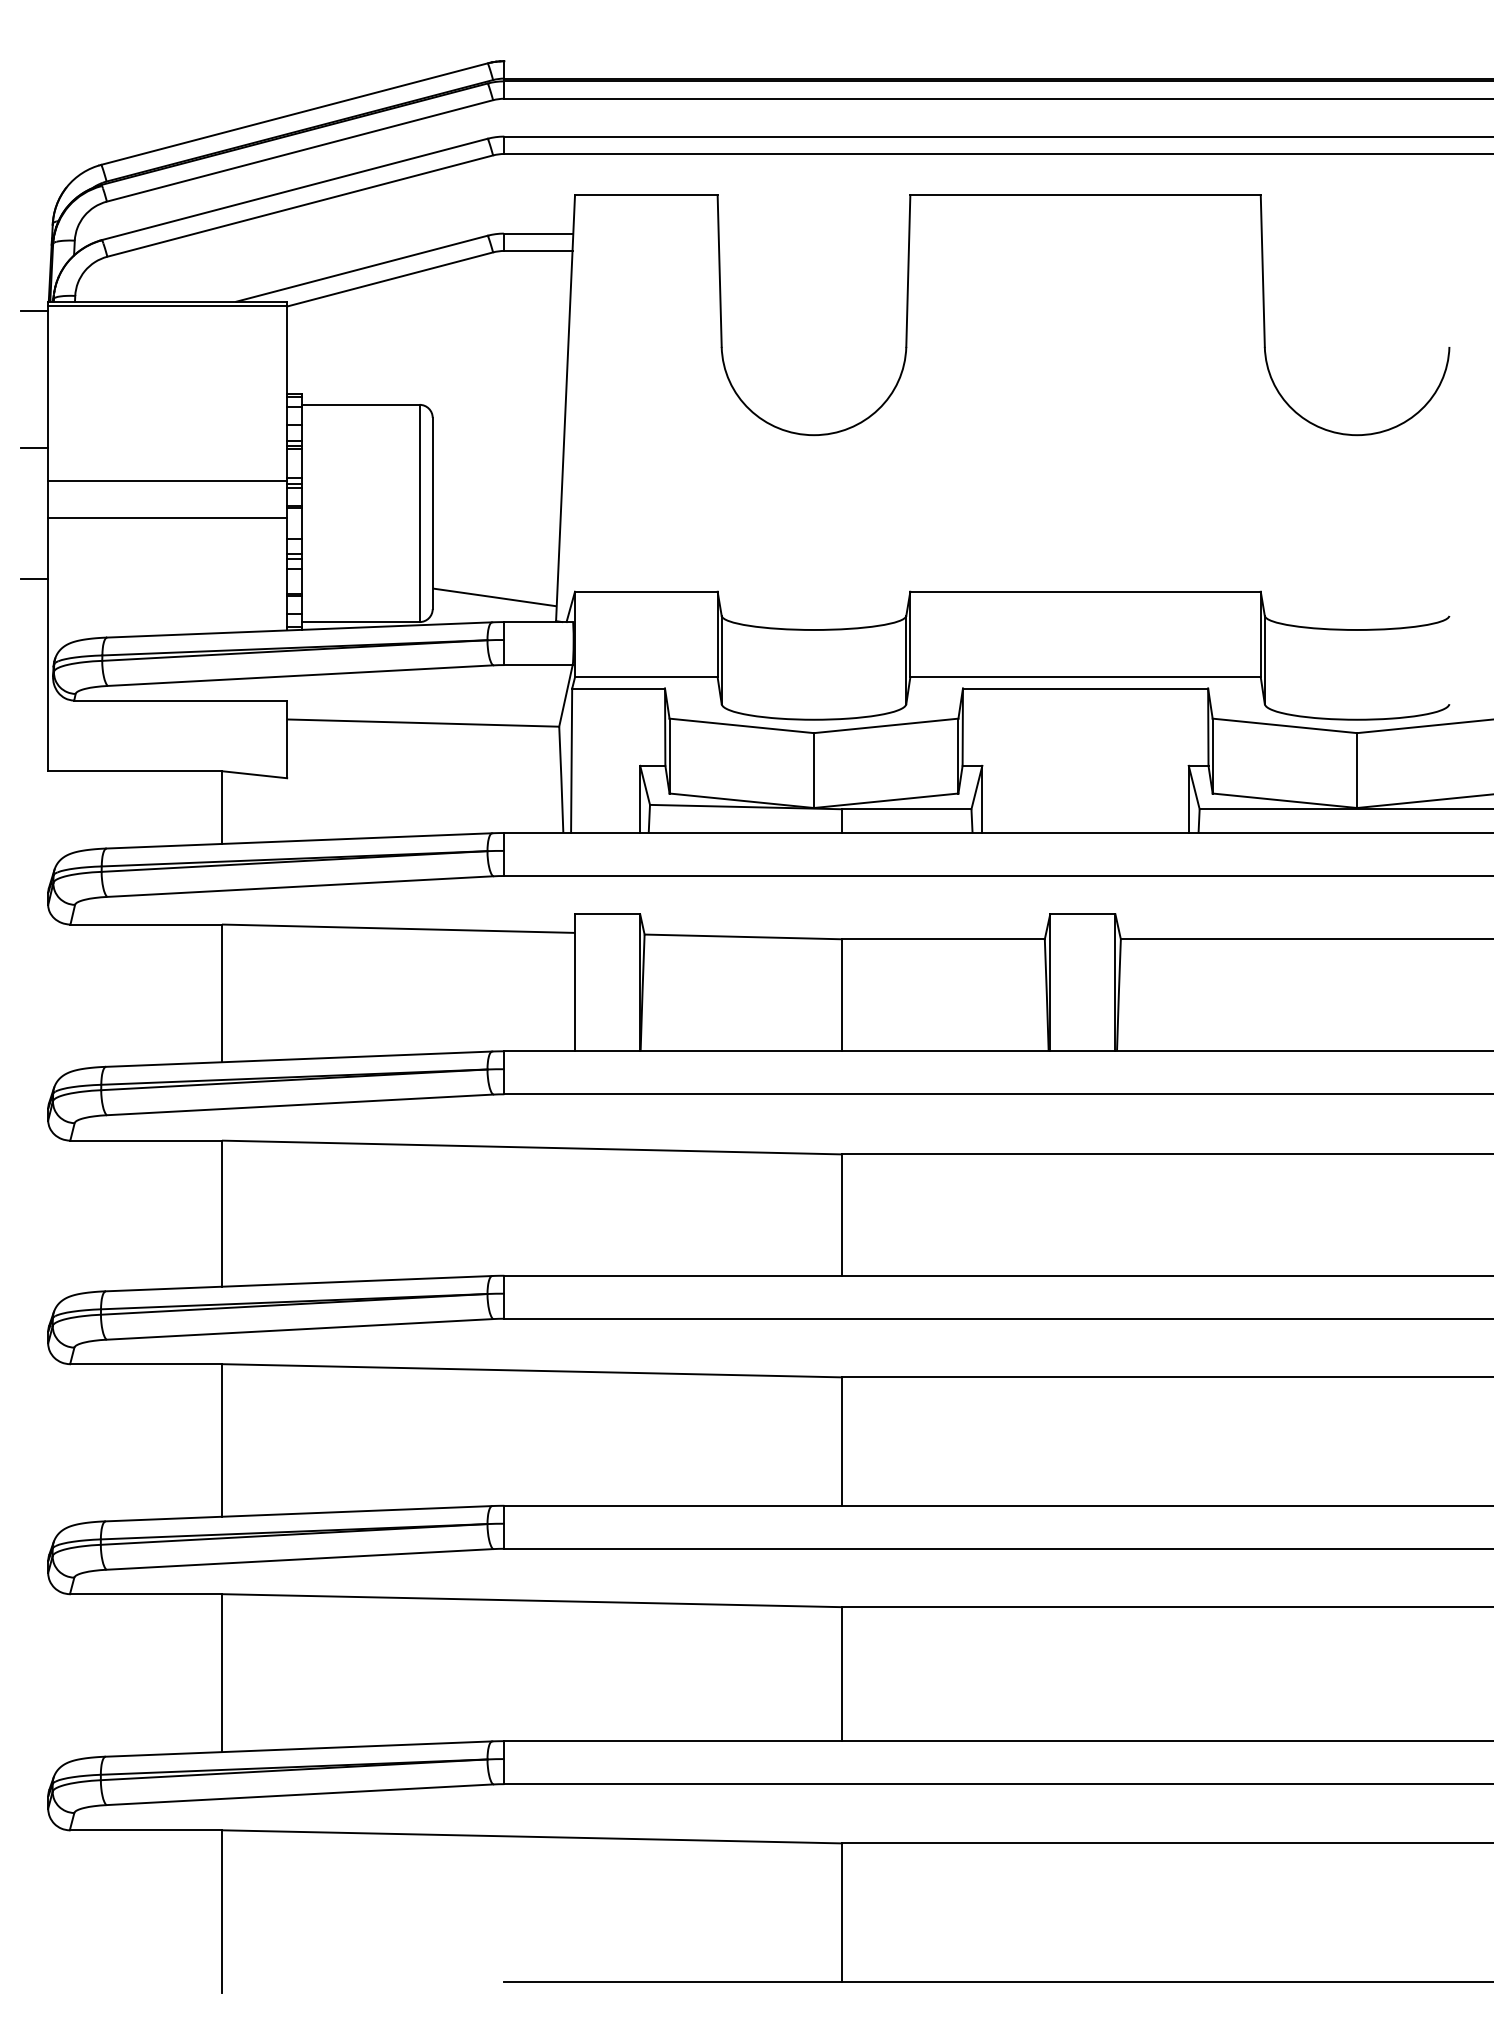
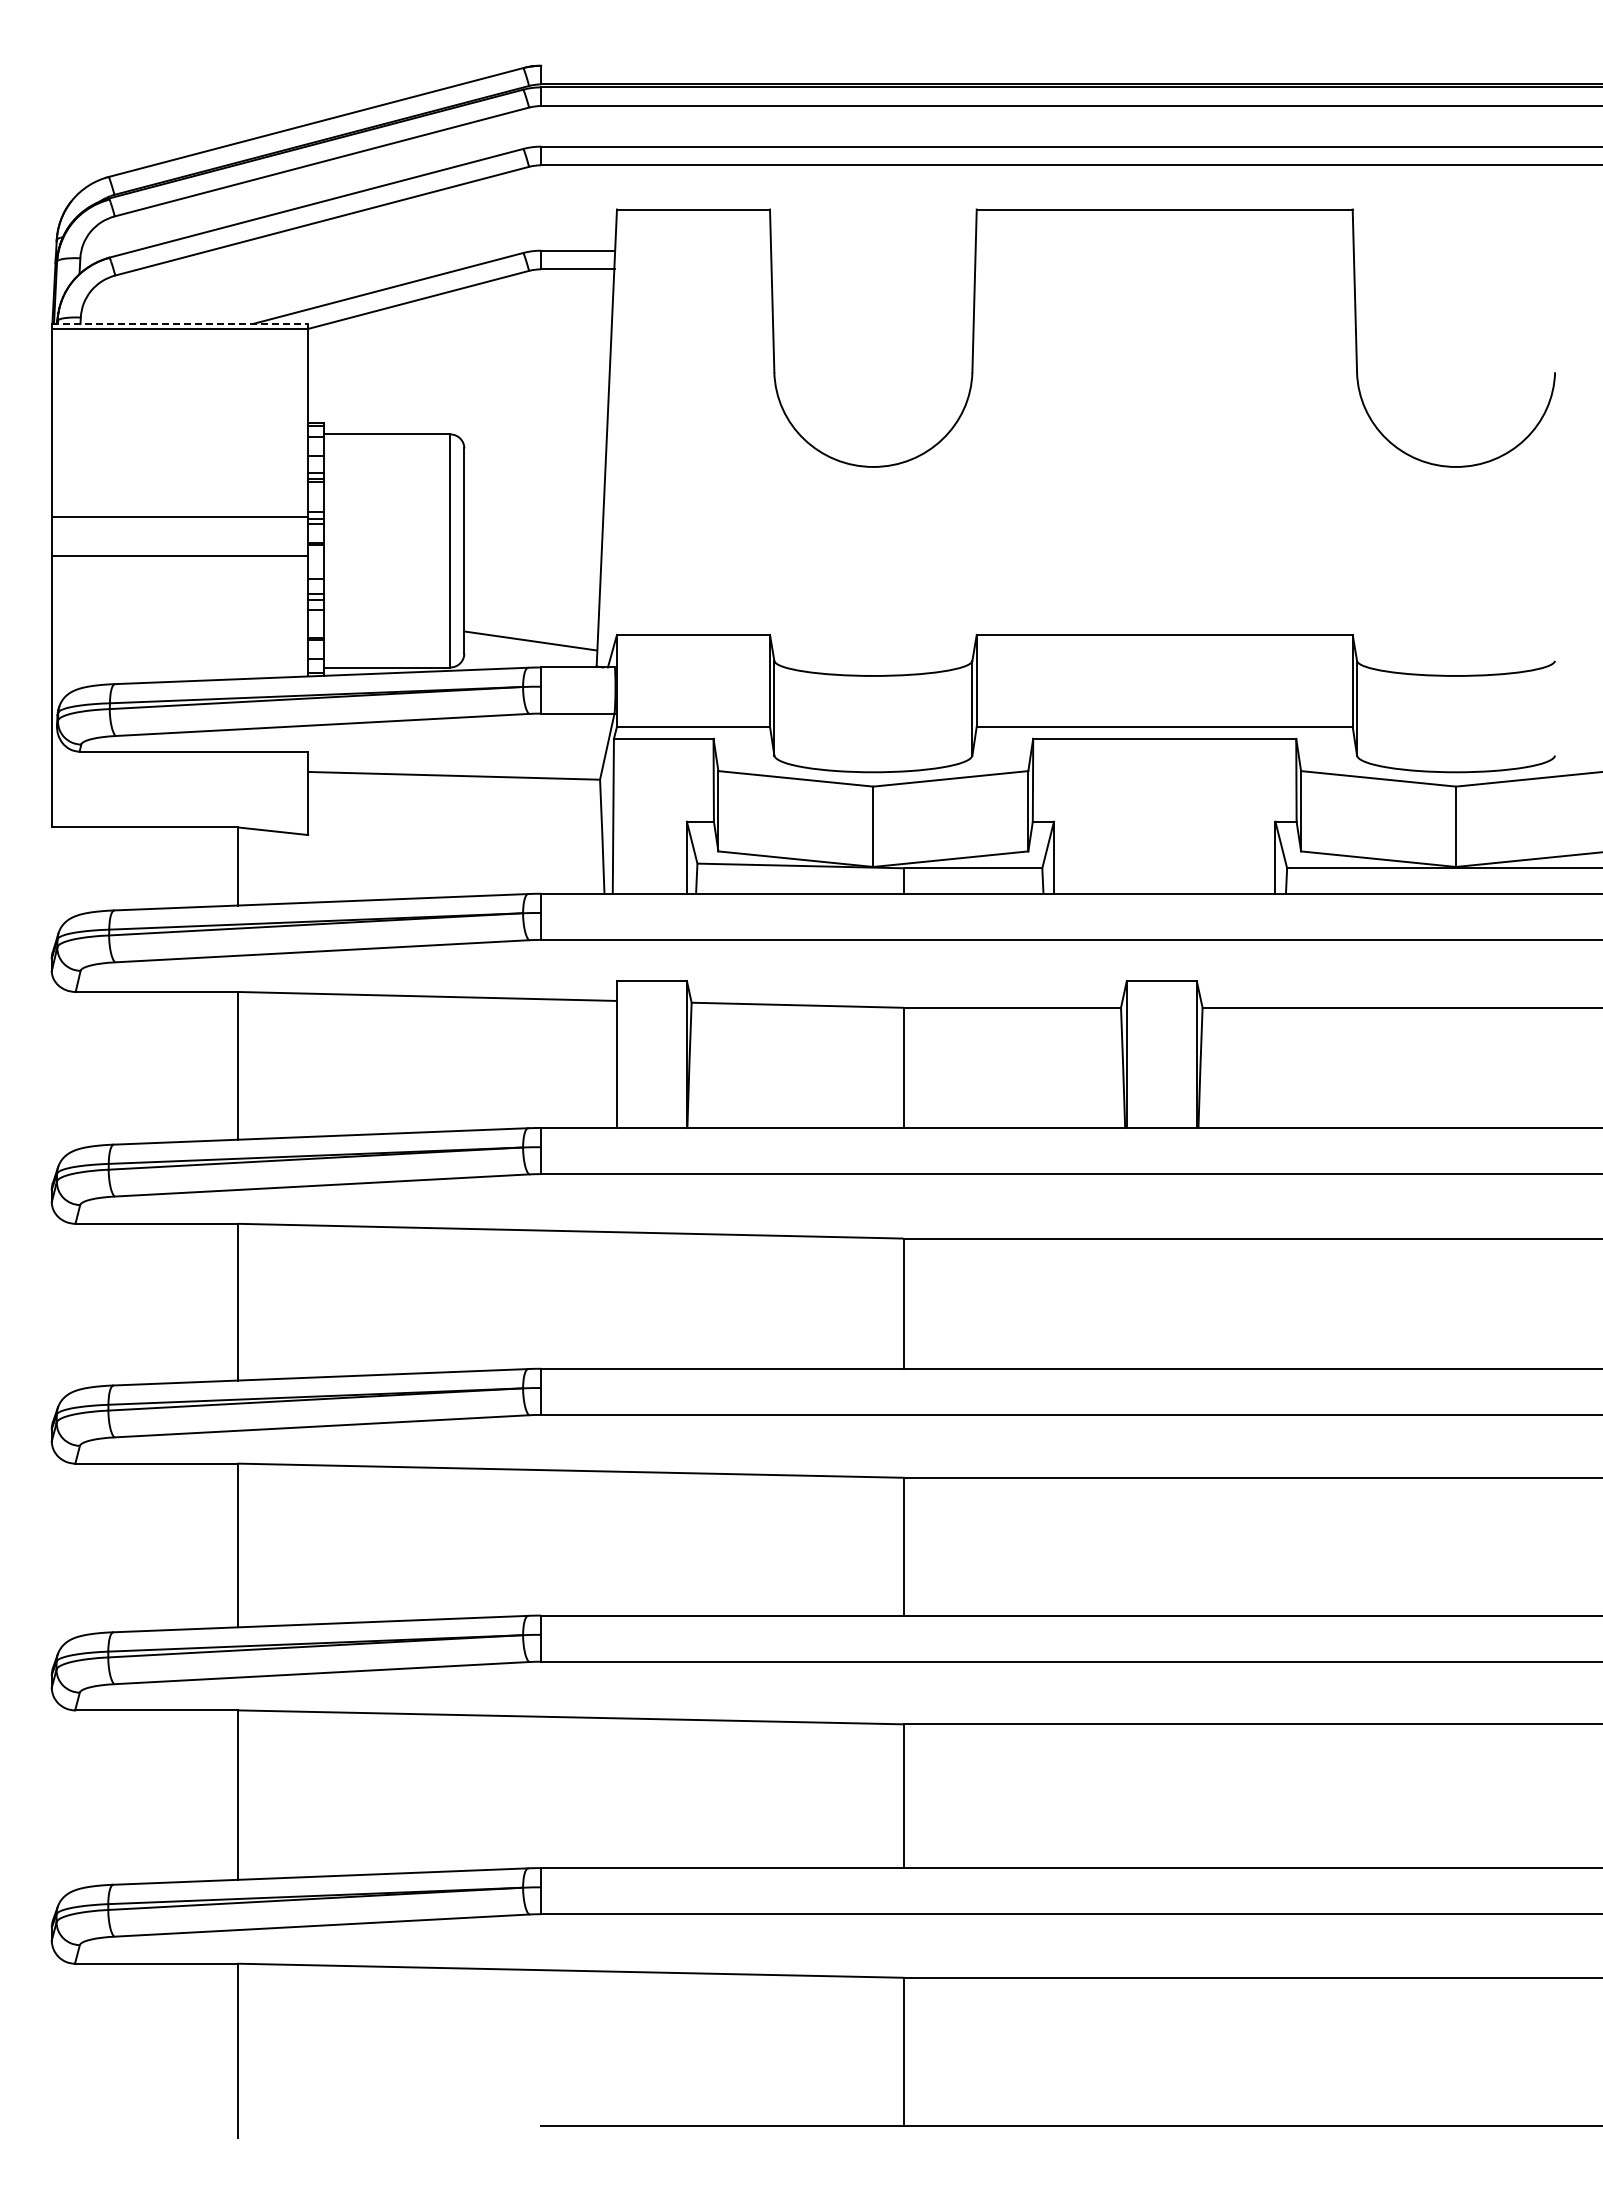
line: (168, 301) -> (180, 323), solid -> dashed
line: (33, 310) -> (36, 333), removed
line: (33, 448) -> (36, 481), removed
line: (33, 578) -> (36, 620), removed

